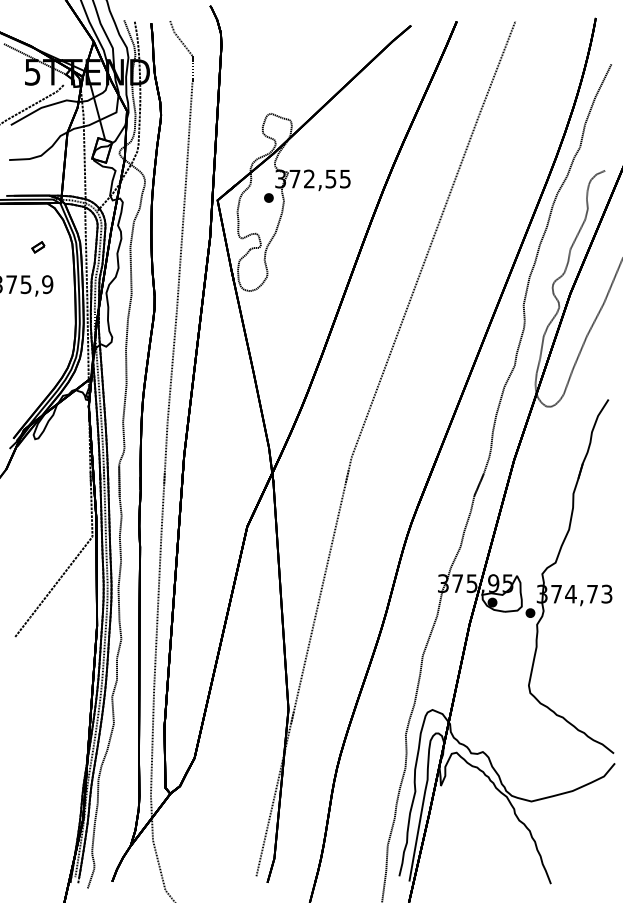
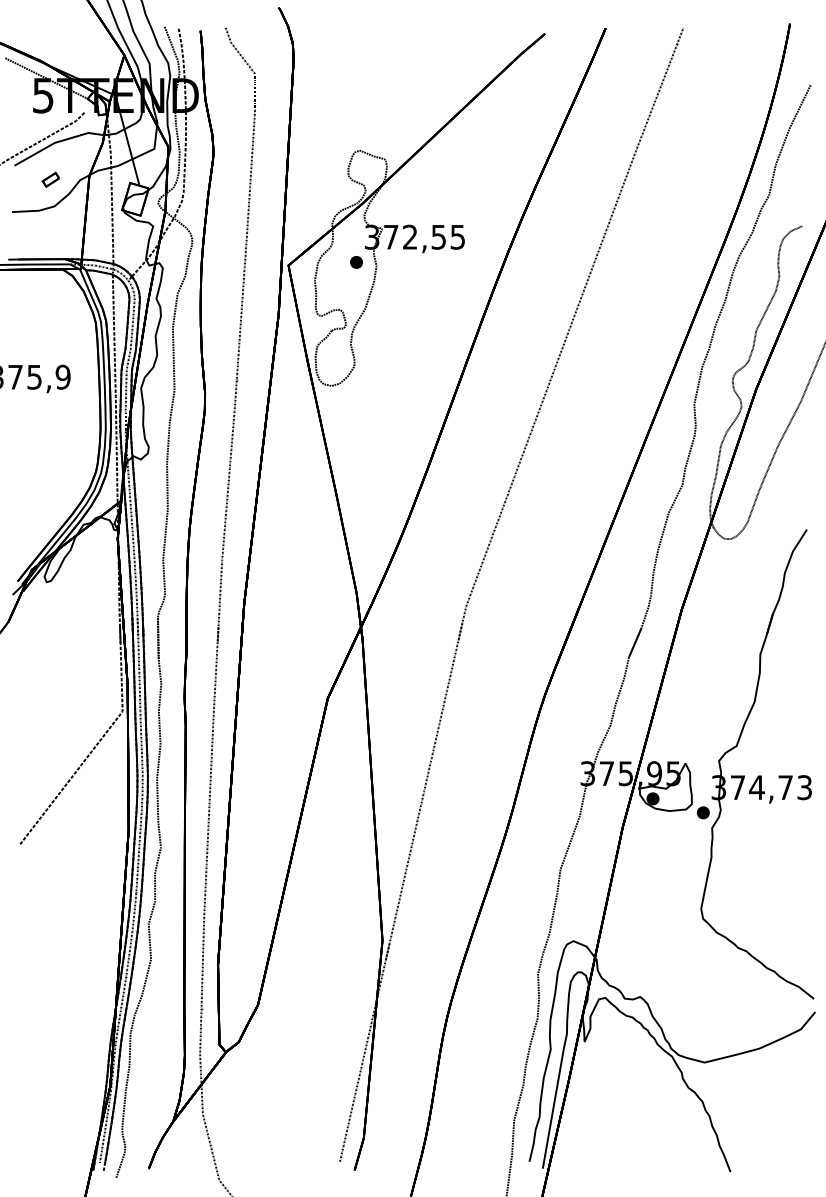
part: (38, 247) -> (50, 179), moved

